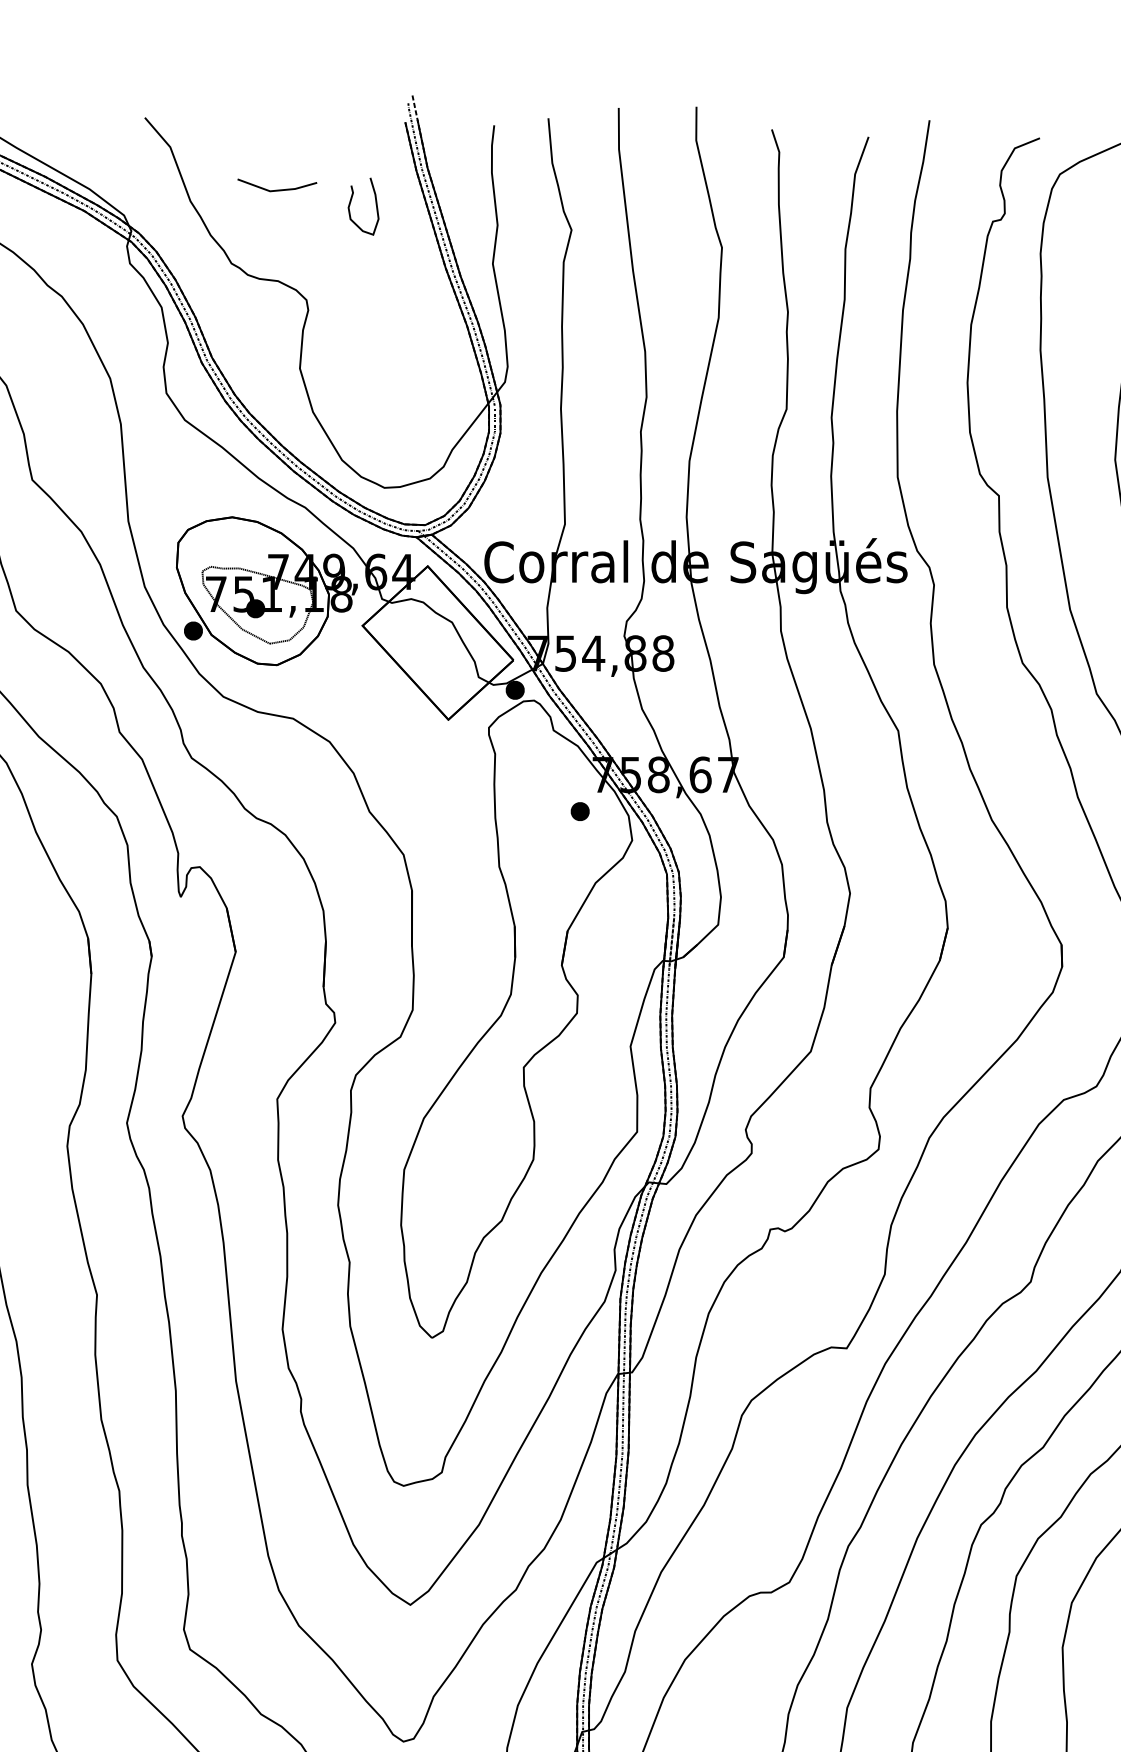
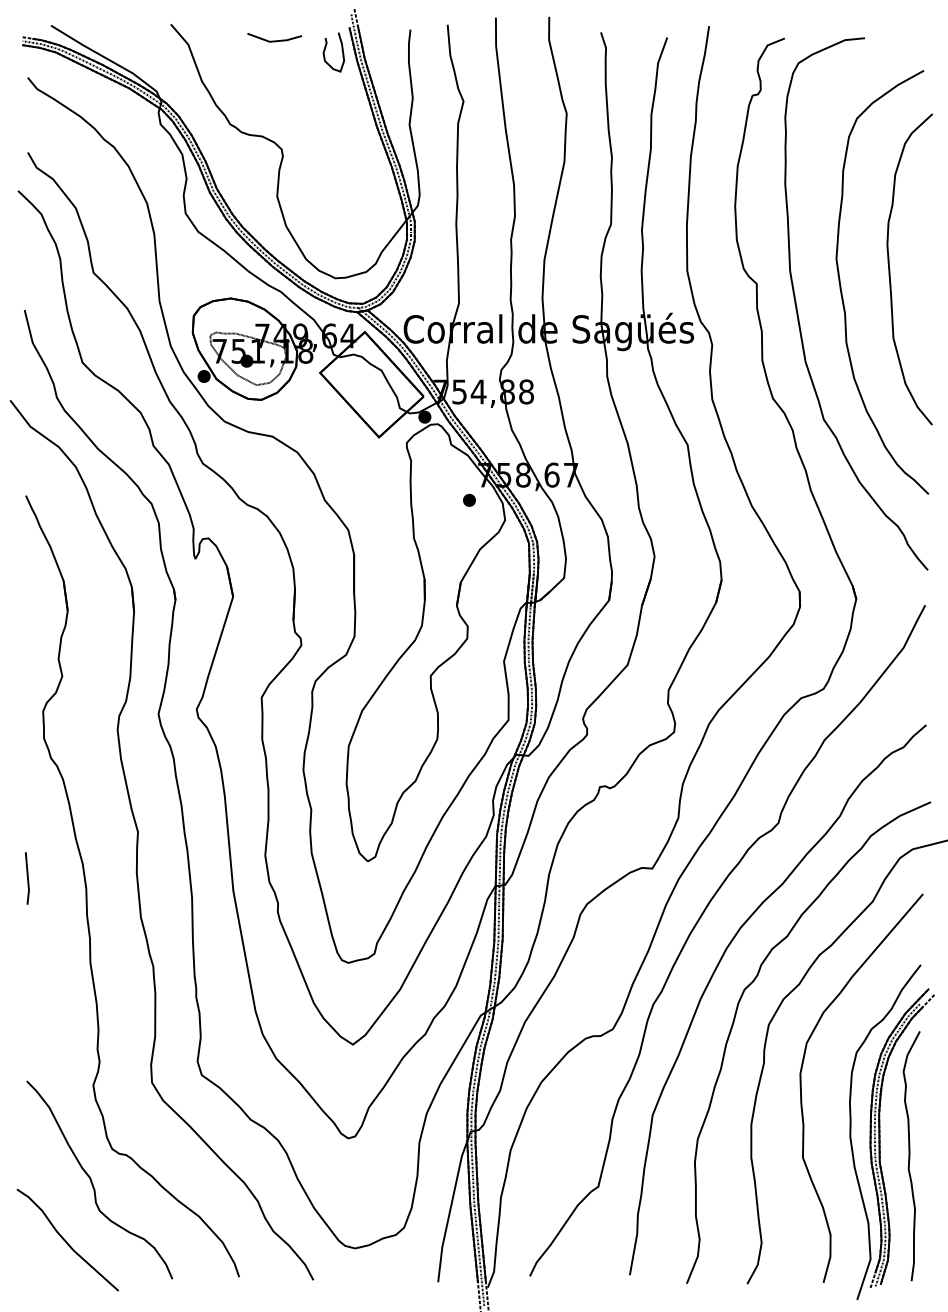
part: (300, 189) -> (290, 40), moved

